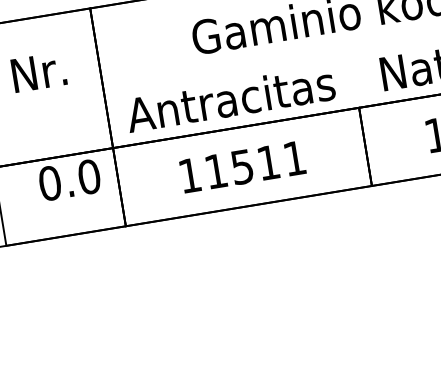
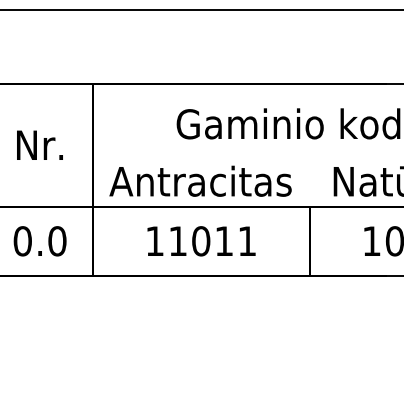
text: (38, 71) -> (39, 144), moved
text: (242, 167) -> (201, 241), 11511 -> 11011
text: (69, 180) -> (39, 241), moved

